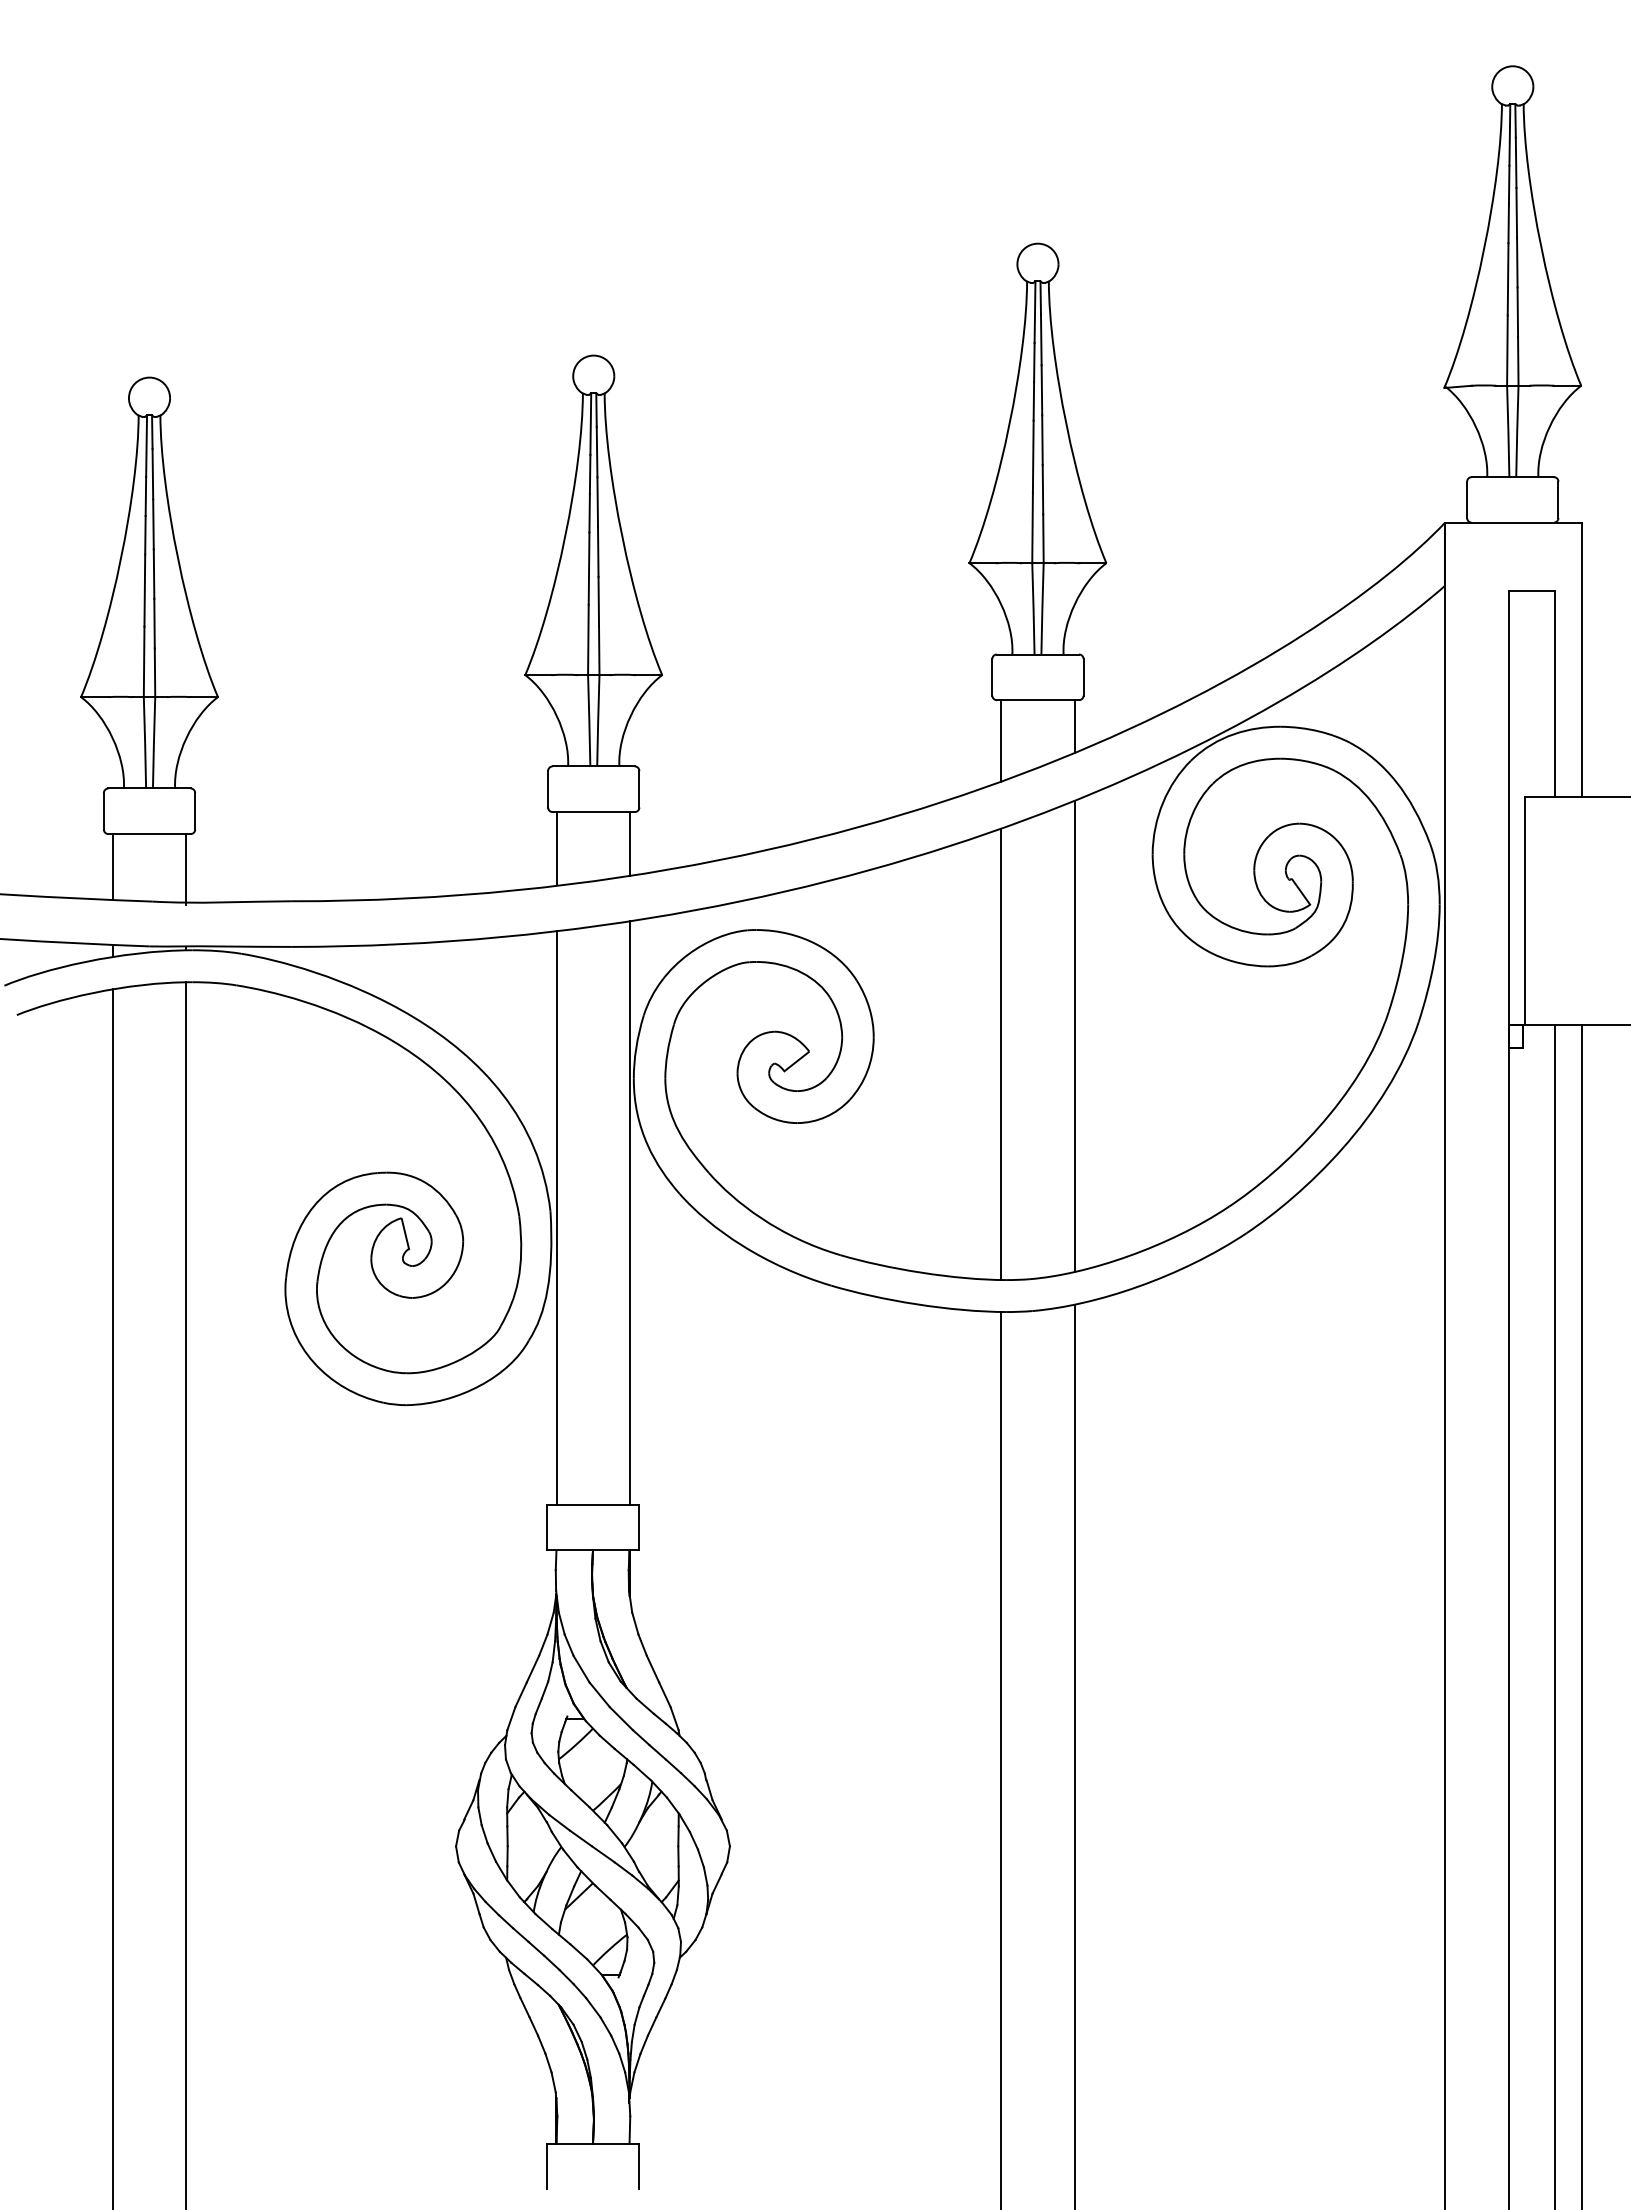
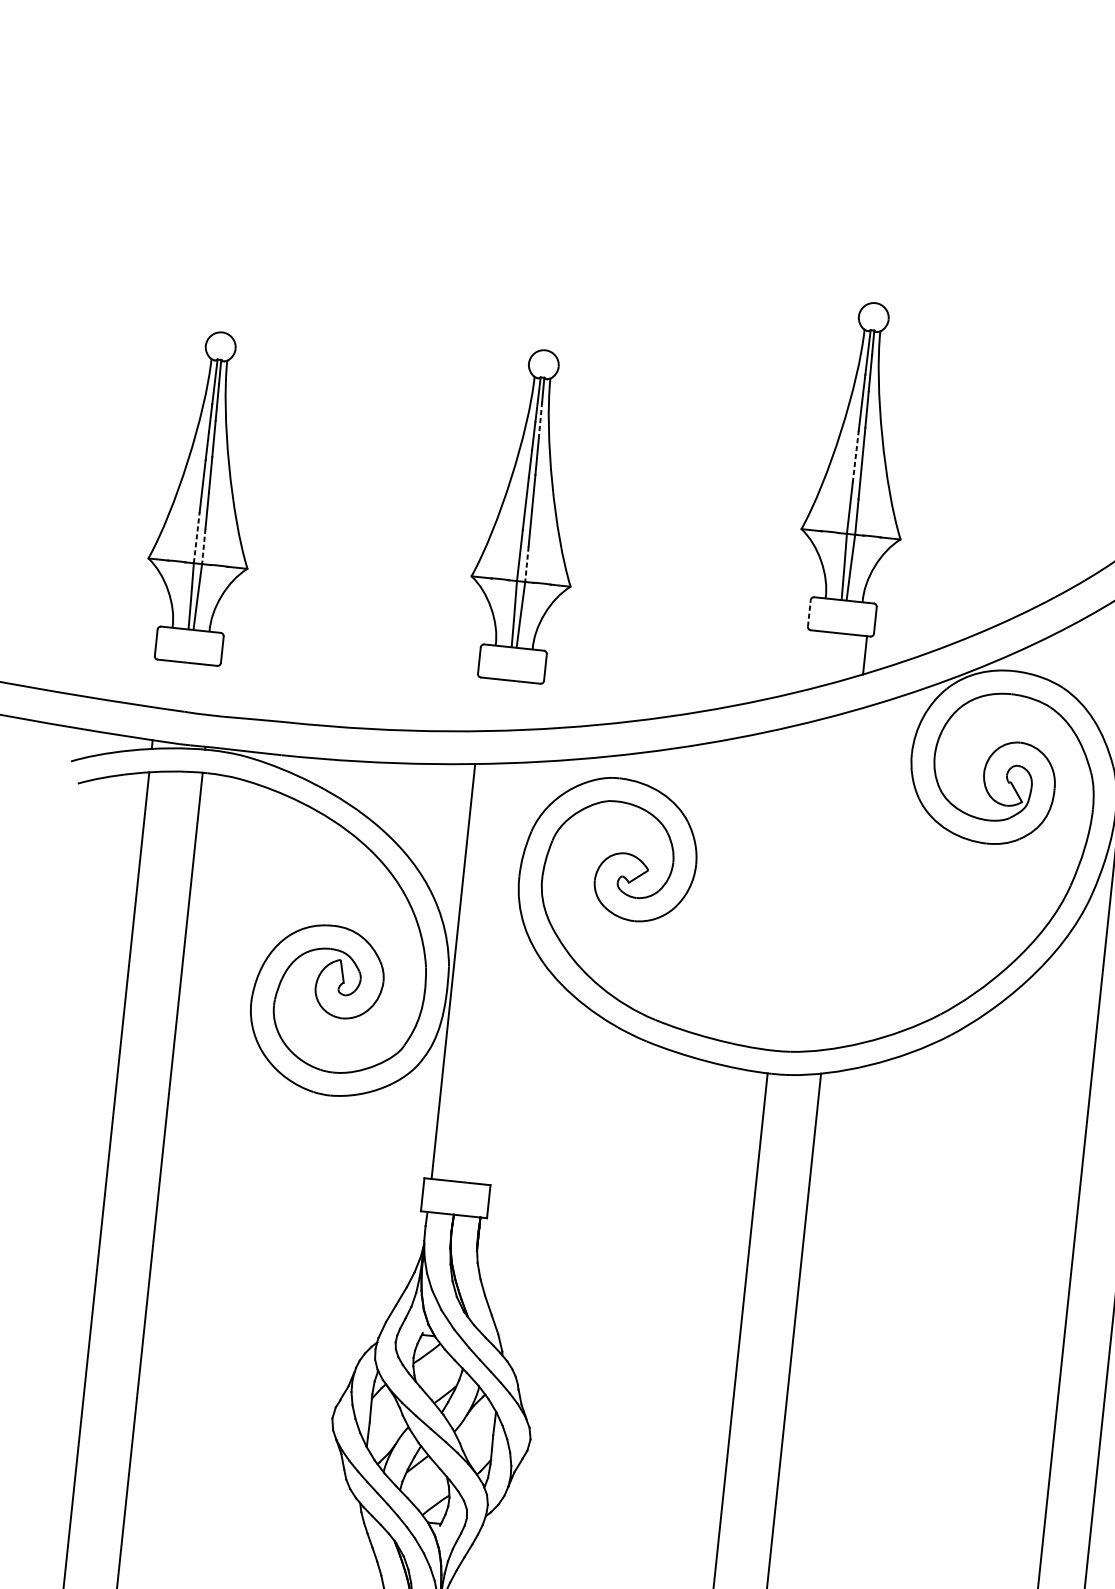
line: (597, 452) -> (540, 420), solid -> dashed
line: (1033, 456) -> (855, 456), solid -> dashed
line: (599, 651) -> (527, 564), solid -> dashed
line: (144, 661) -> (197, 537), solid -> dashed
line: (155, 673) -> (204, 547), solid -> dashed
line: (992, 676) -> (809, 612), solid -> dashed
line: (1001, 740) -> (811, 659), removed
line: (630, 843) -> (534, 706), removed
line: (557, 848) -> (481, 704), removed
line: (113, 867) -> (158, 684), removed
line: (186, 869) -> (211, 691), removed
line: (1074, 1036) -> (841, 879), removed
line: (1001, 1054) -> (787, 887), removed
line: (630, 1212) -> (506, 973), removed

